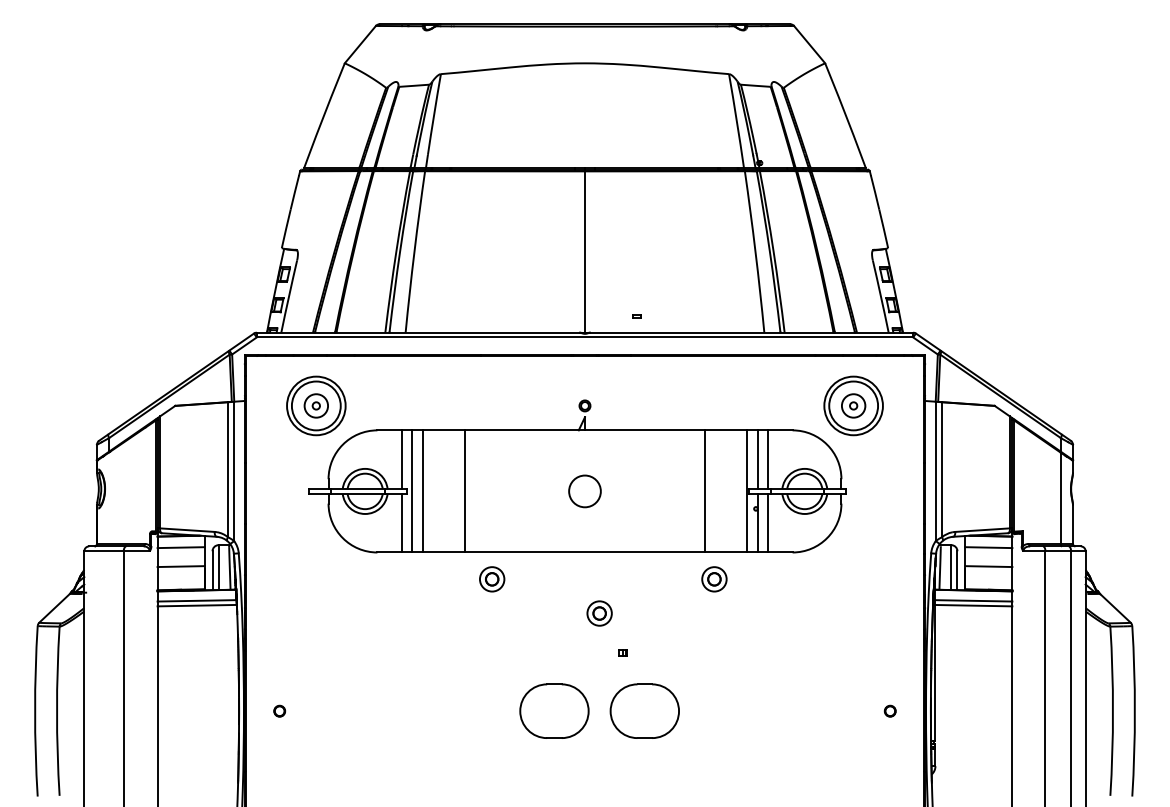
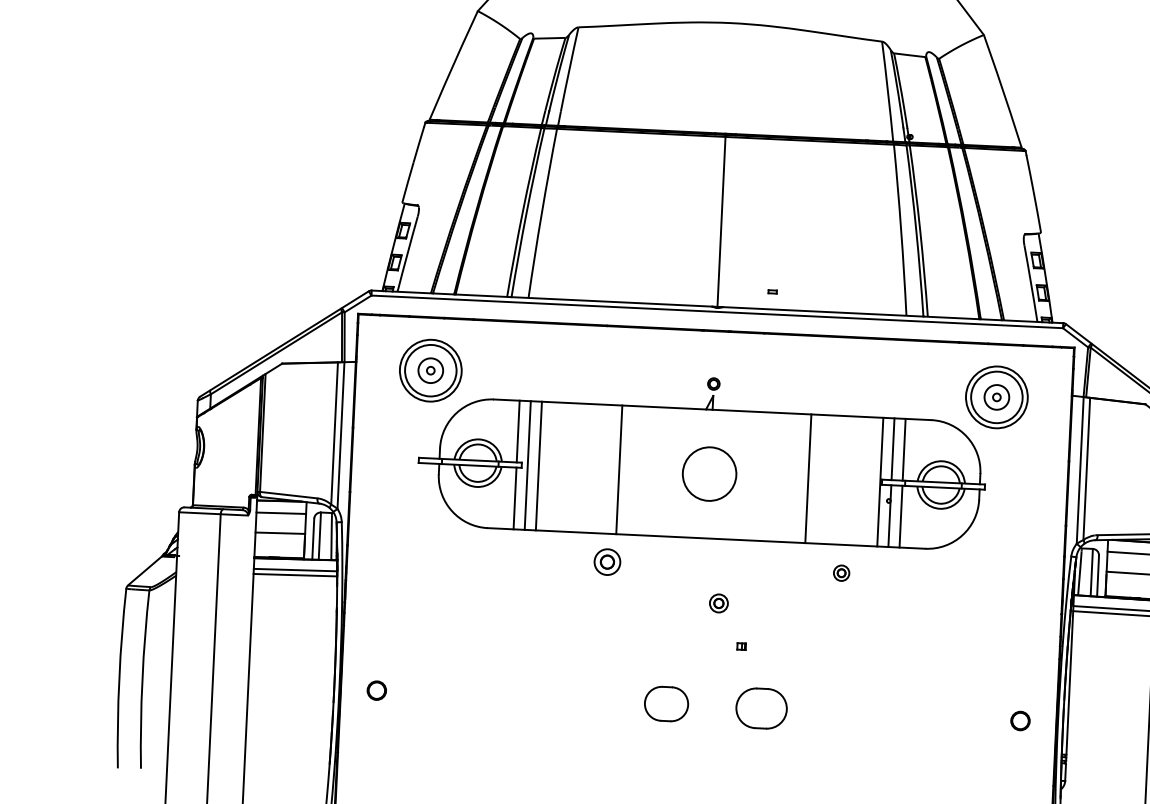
line: (465, 491) -> (619, 469), moved
circle: (584, 491) -> (709, 474), size x1.6
line: (704, 491) -> (808, 478), moved
part: (714, 579) -> (841, 573), size x0.6
part: (599, 613) -> (718, 603), size x0.7
part: (279, 710) -> (376, 689), size x1.6
part: (554, 710) -> (666, 703), size x0.6
part: (644, 710) -> (761, 707), size x0.7
part: (889, 710) -> (1019, 720), size x1.6

